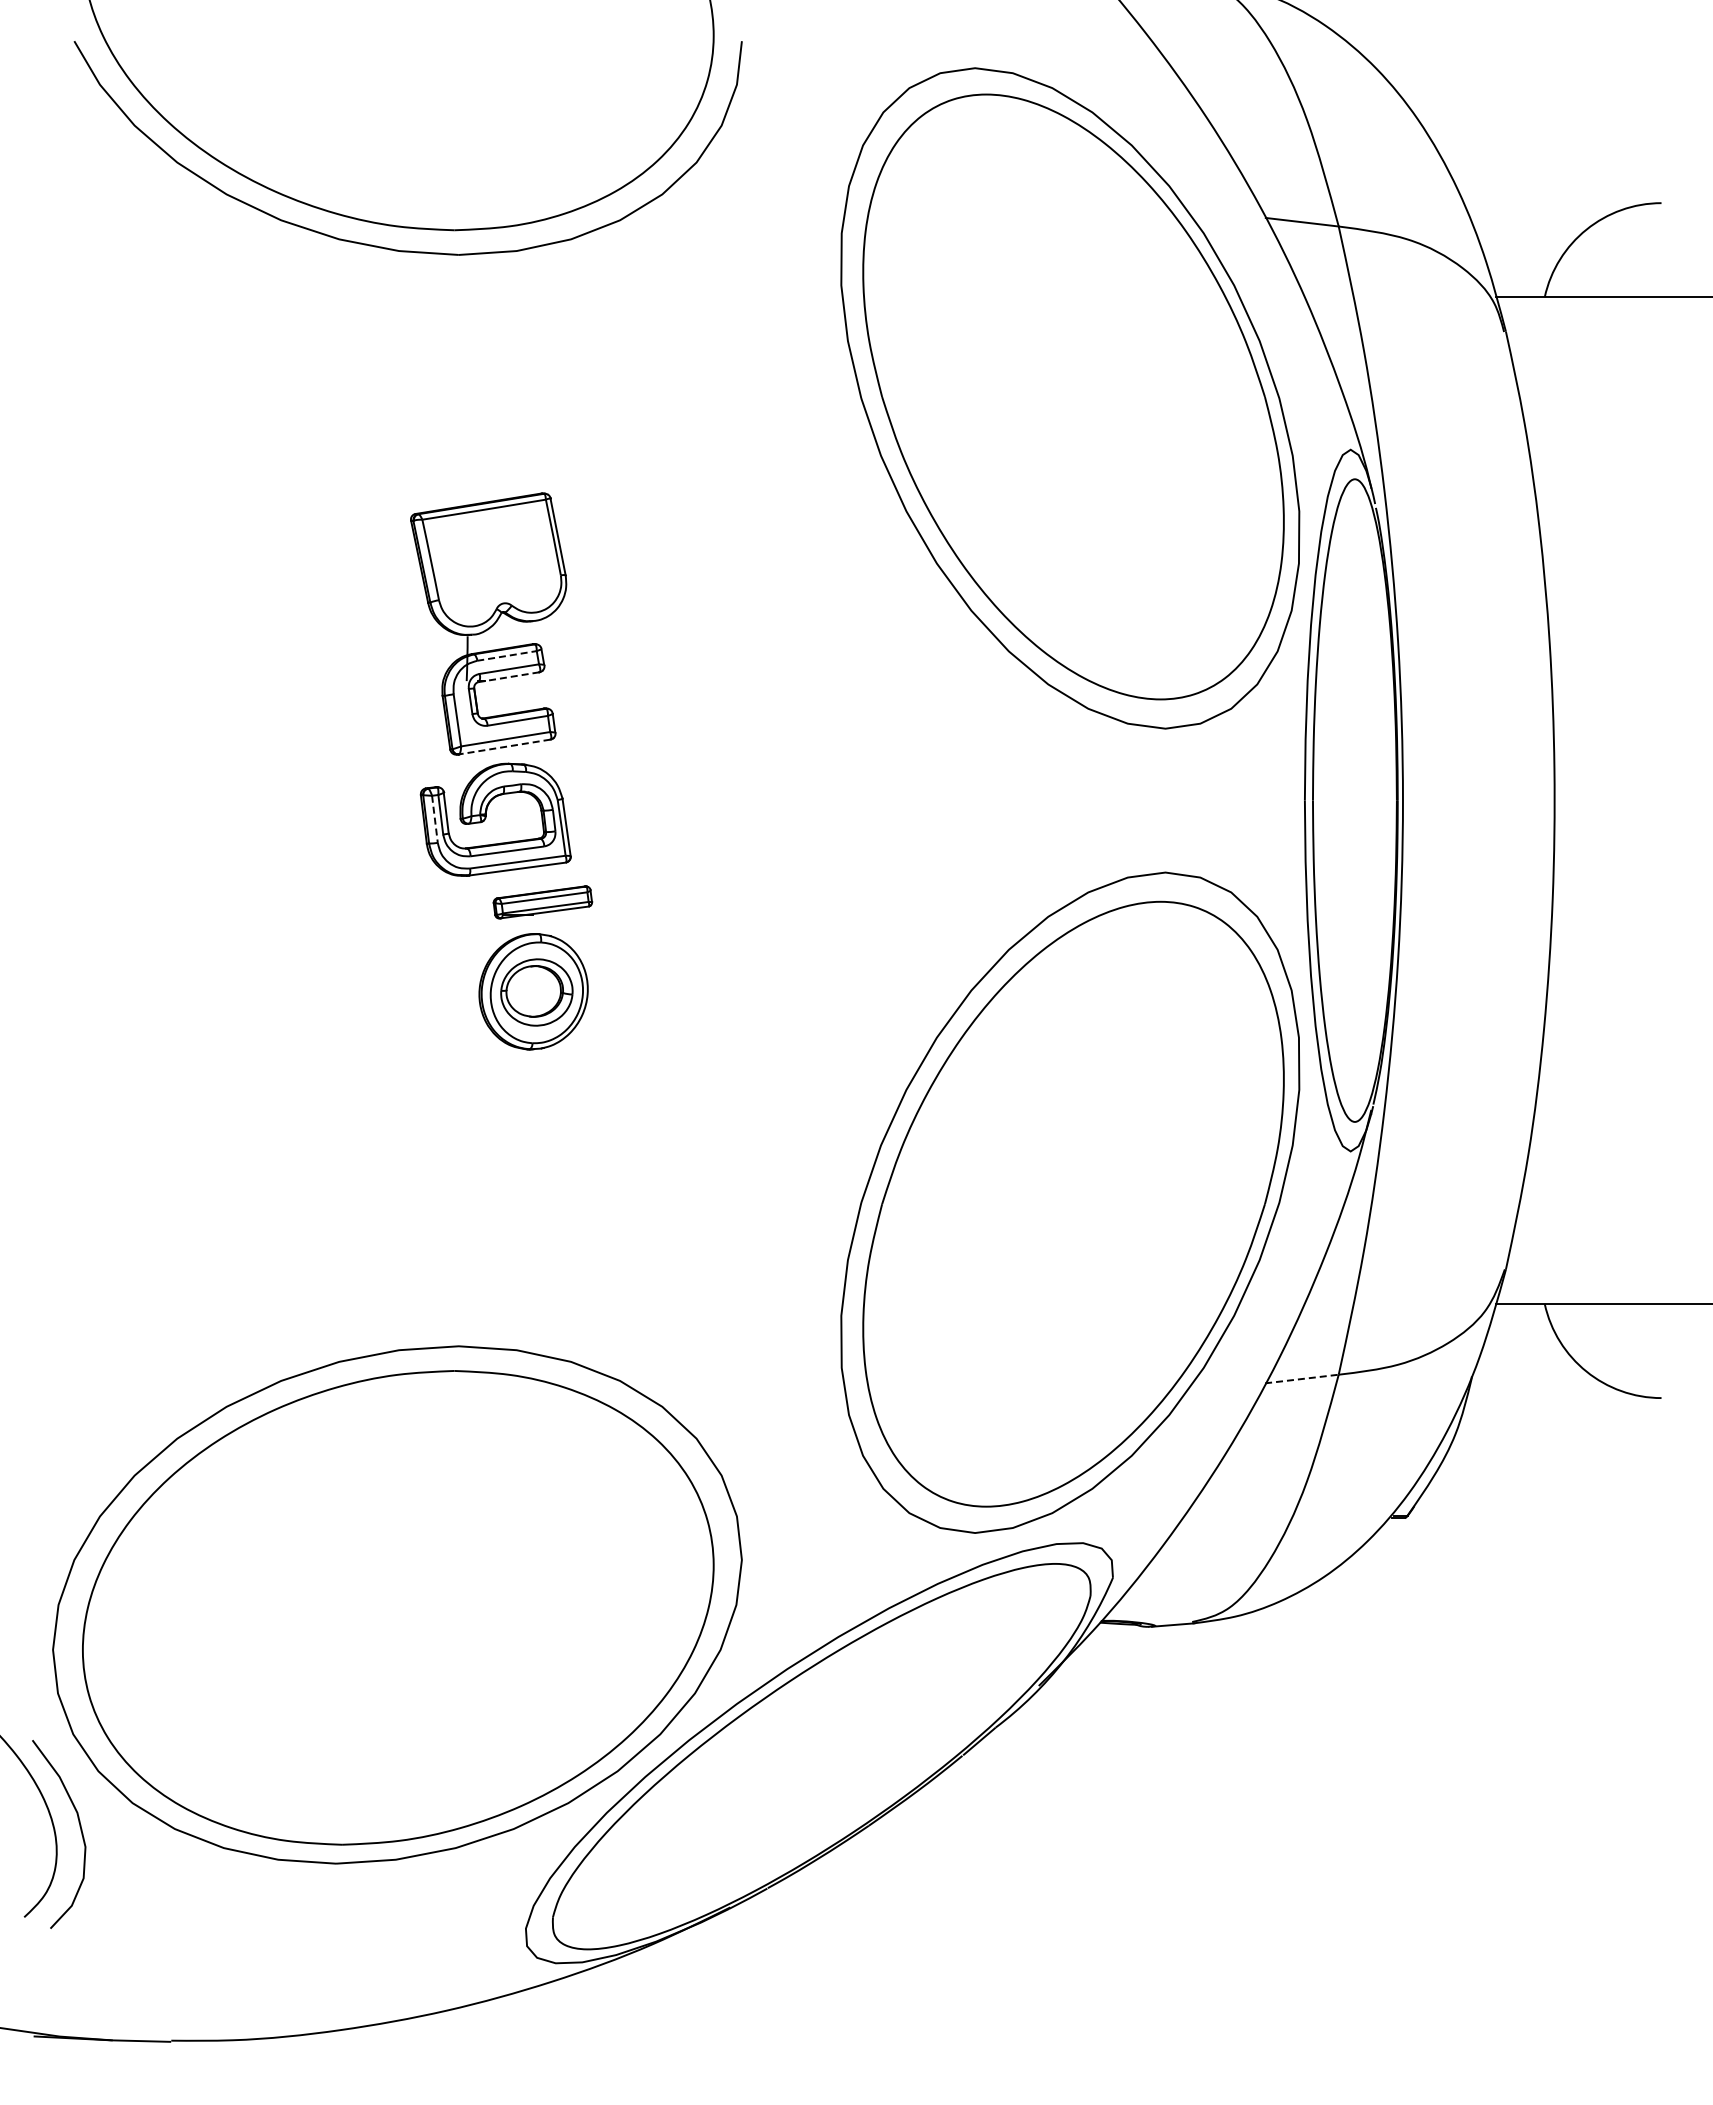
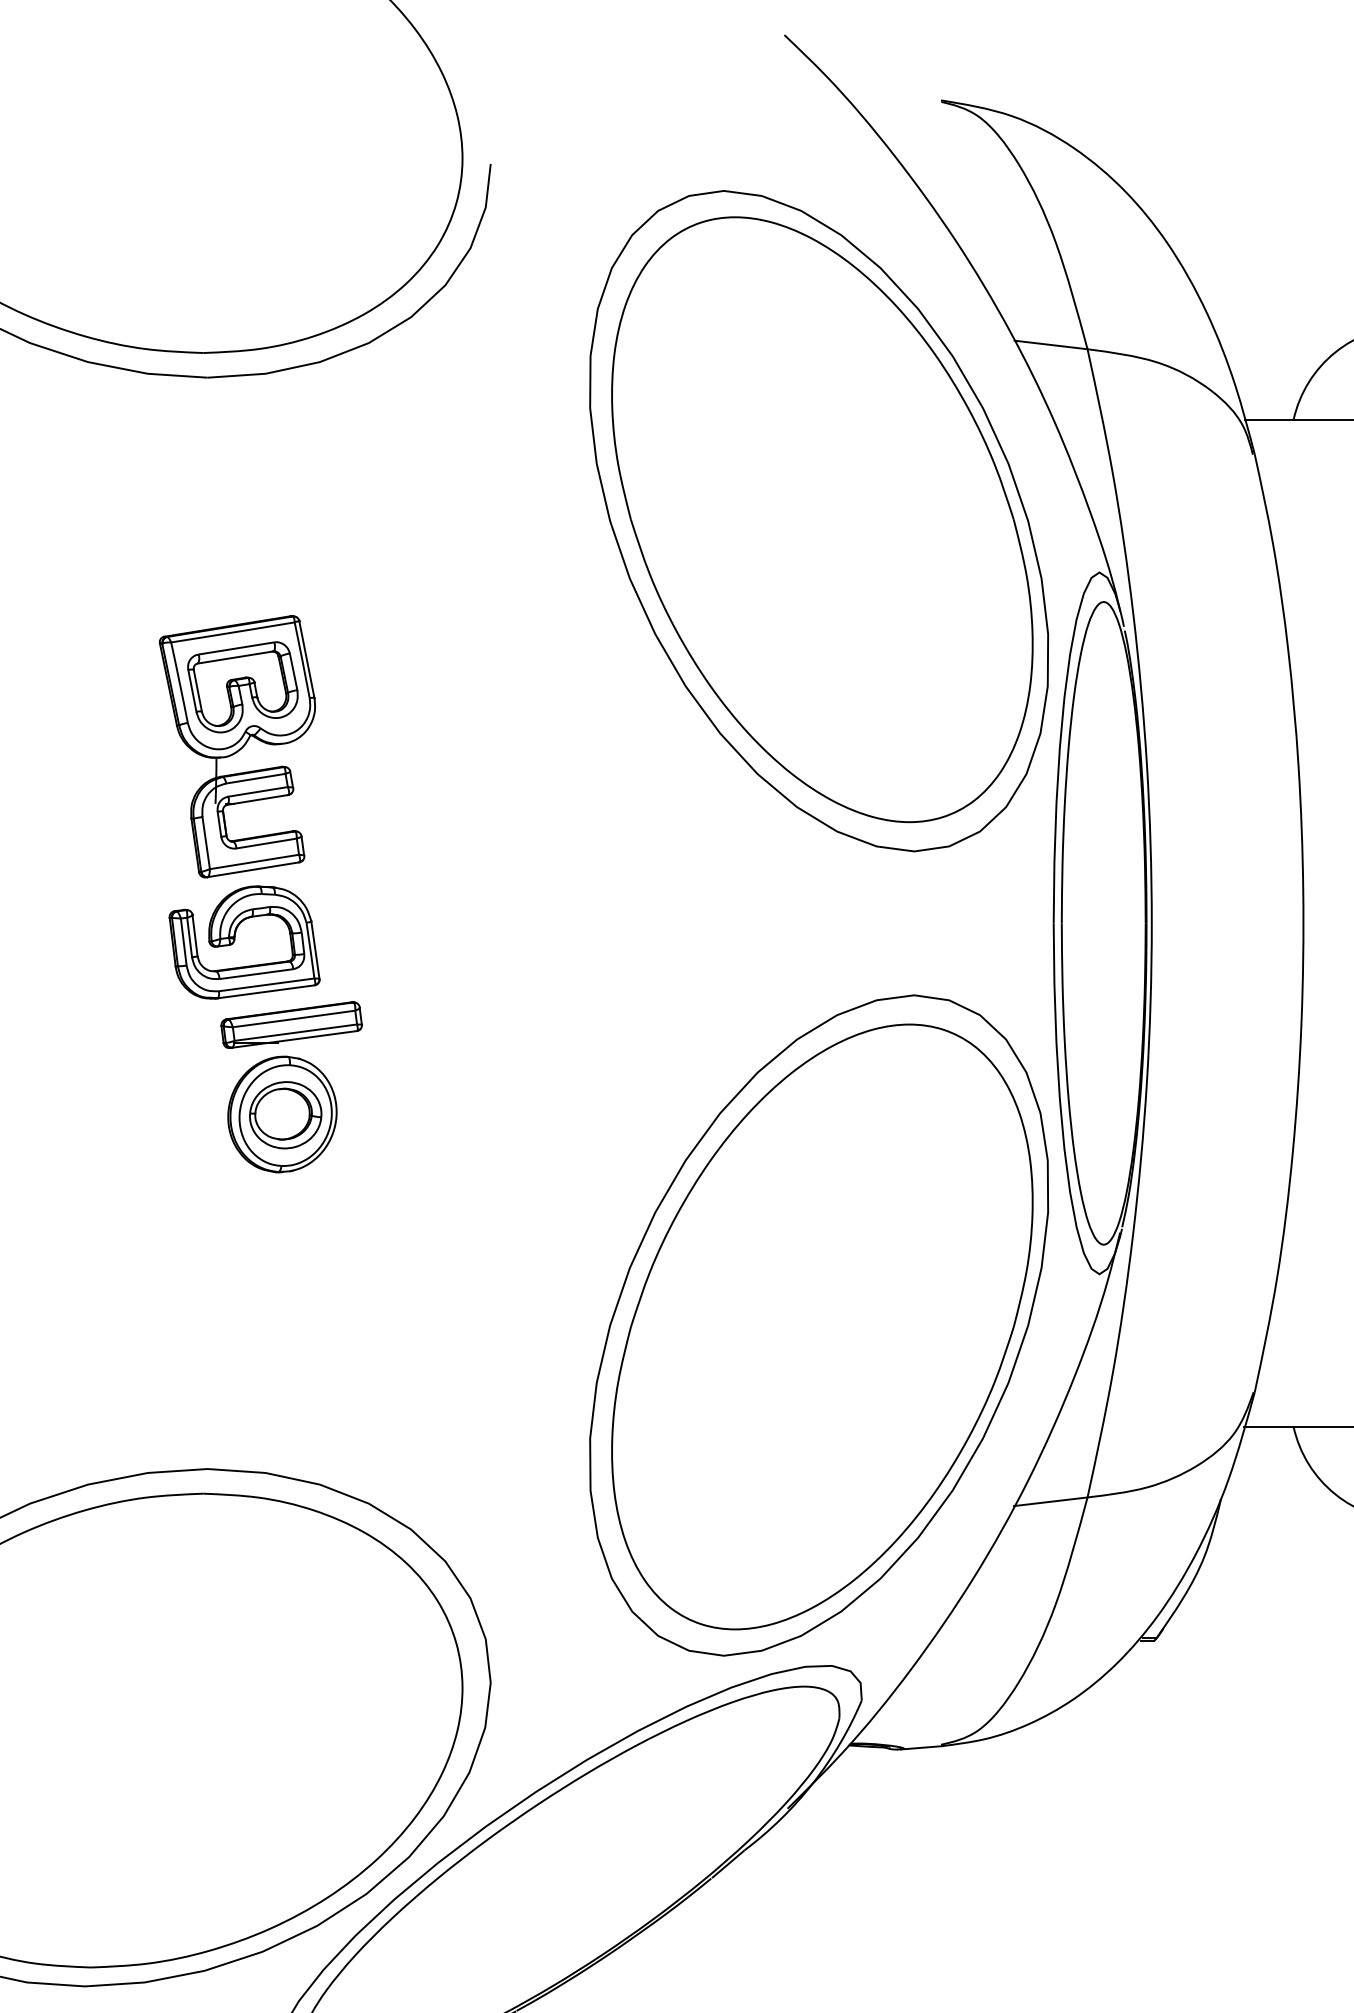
part: (493, 564) -> (242, 687), added
line: (507, 655) -> (256, 778), dashed -> solid
line: (509, 677) -> (258, 800), dashed -> solid
line: (504, 747) -> (253, 870), dashed -> solid
line: (434, 819) -> (183, 942), dashed -> solid
part: (542, 902) -> (291, 1025), size x1.43
line: (1302, 1378) -> (1051, 1501), dashed -> solid

